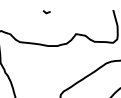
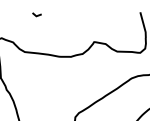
line: (46, 12) -> (36, 15), moved

